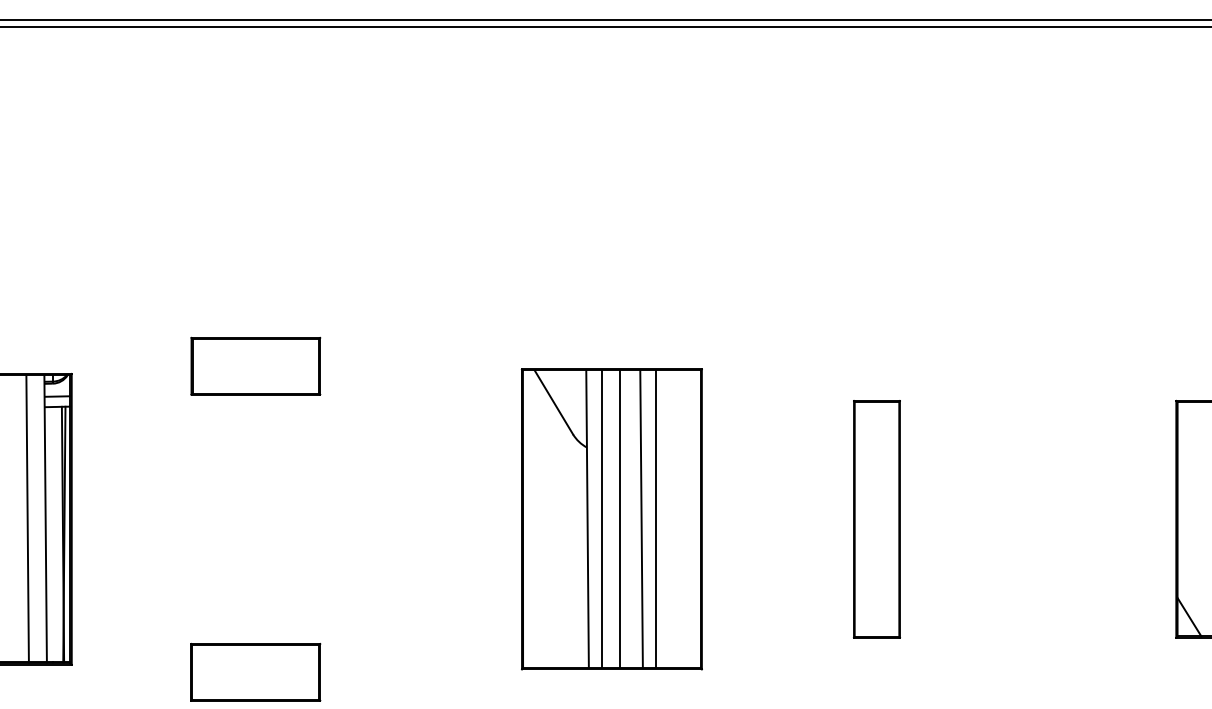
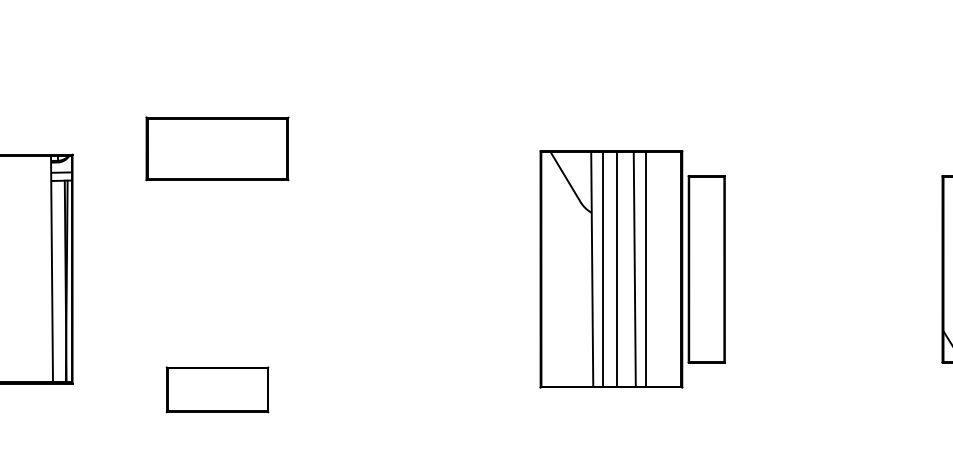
part: (255, 365) -> (217, 148), size x1.4
line: (27, 518) -> (37, 268), removed
part: (611, 519) -> (611, 269), moved

